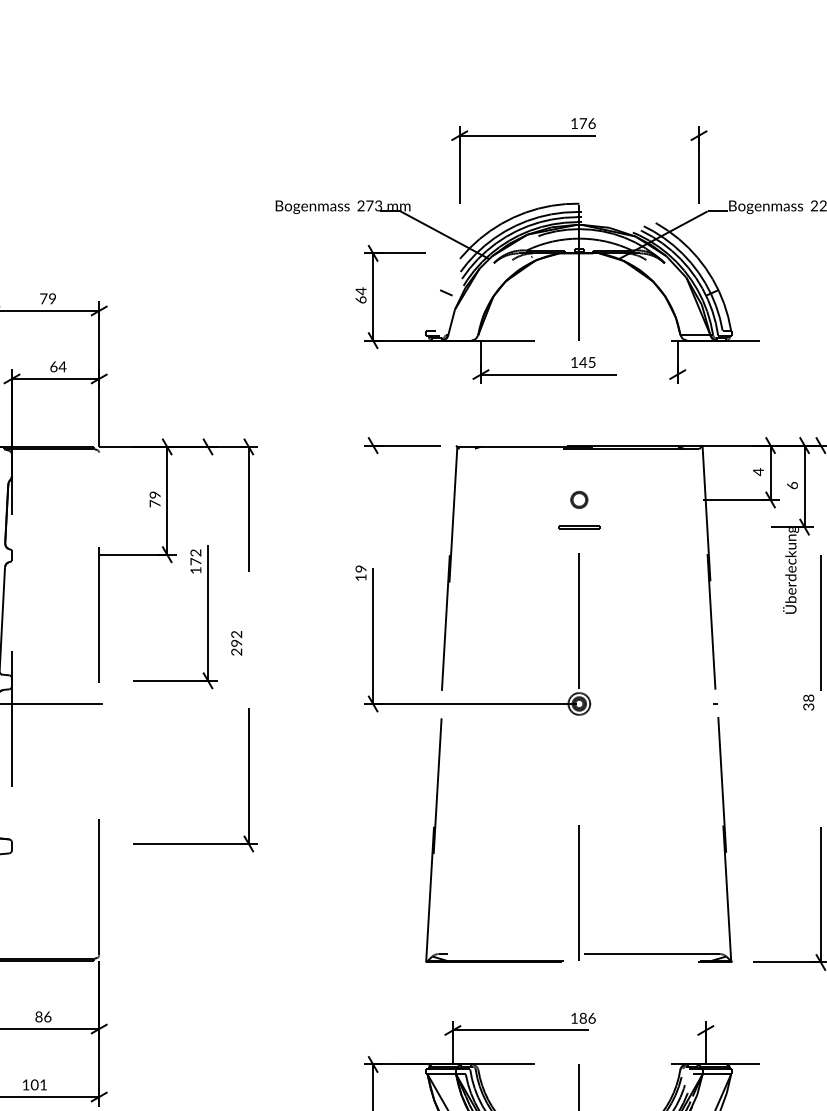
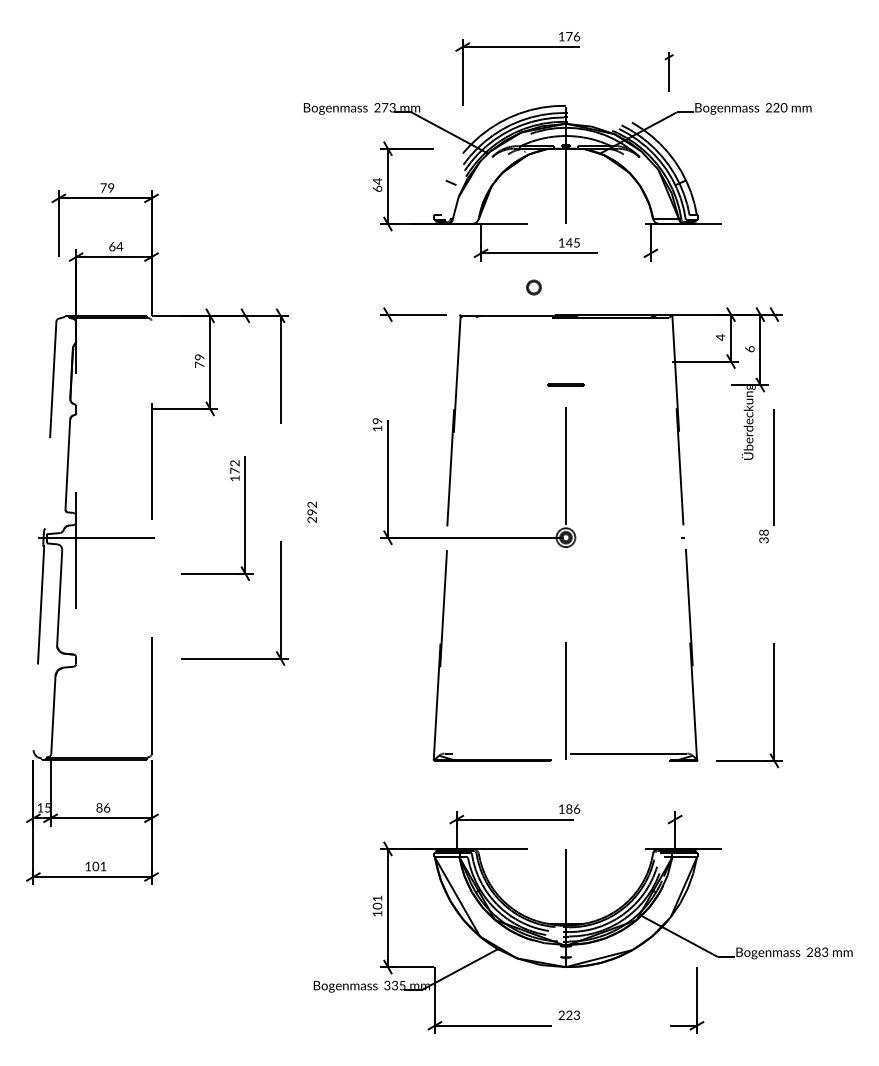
part: (698, 165) -> (668, 72), size x0.6
circle: (578, 499) -> (533, 287), moved
part: (206, 616) -> (244, 518), moved
text: (235, 642) -> (311, 511), moved

